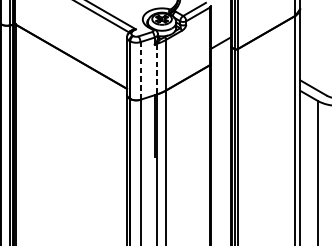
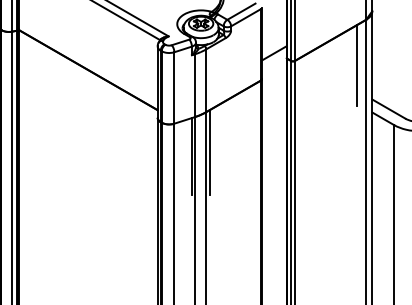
line: (287, 52) -> (356, 65), added
line: (156, 69) -> (194, 86), dashed -> solid
line: (140, 70) -> (174, 87), dashed -> solid
line: (169, 123) -> (210, 152), added

